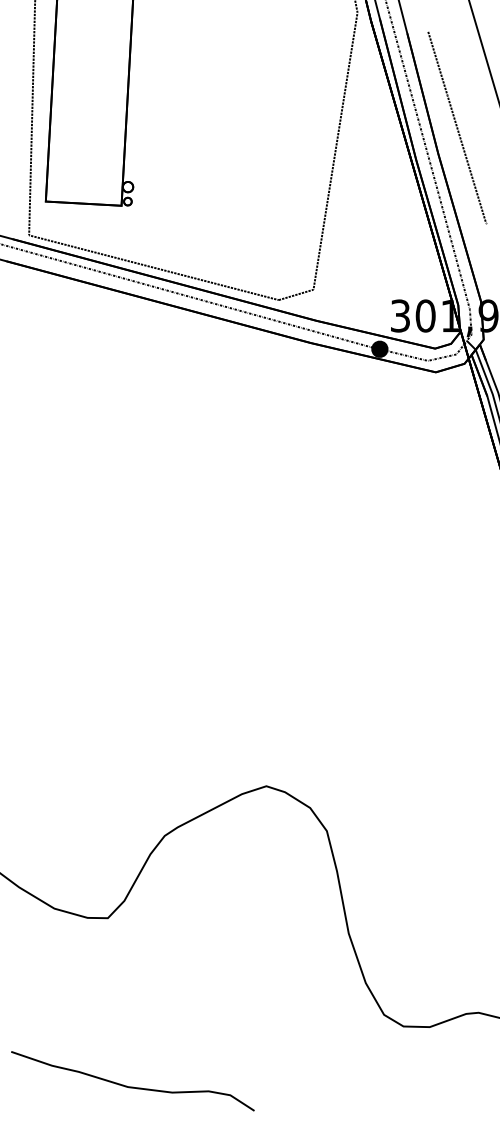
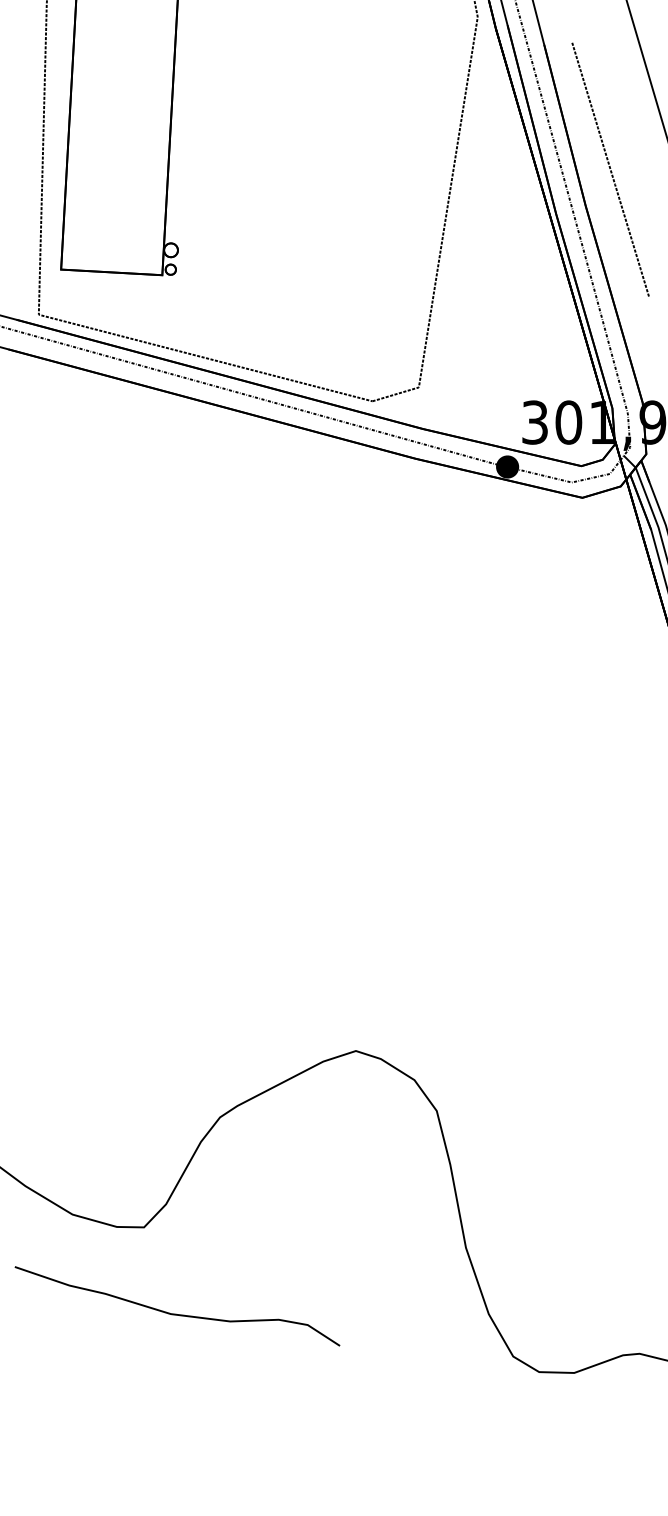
curve: (132, 1086) -> (176, 1313), moved

